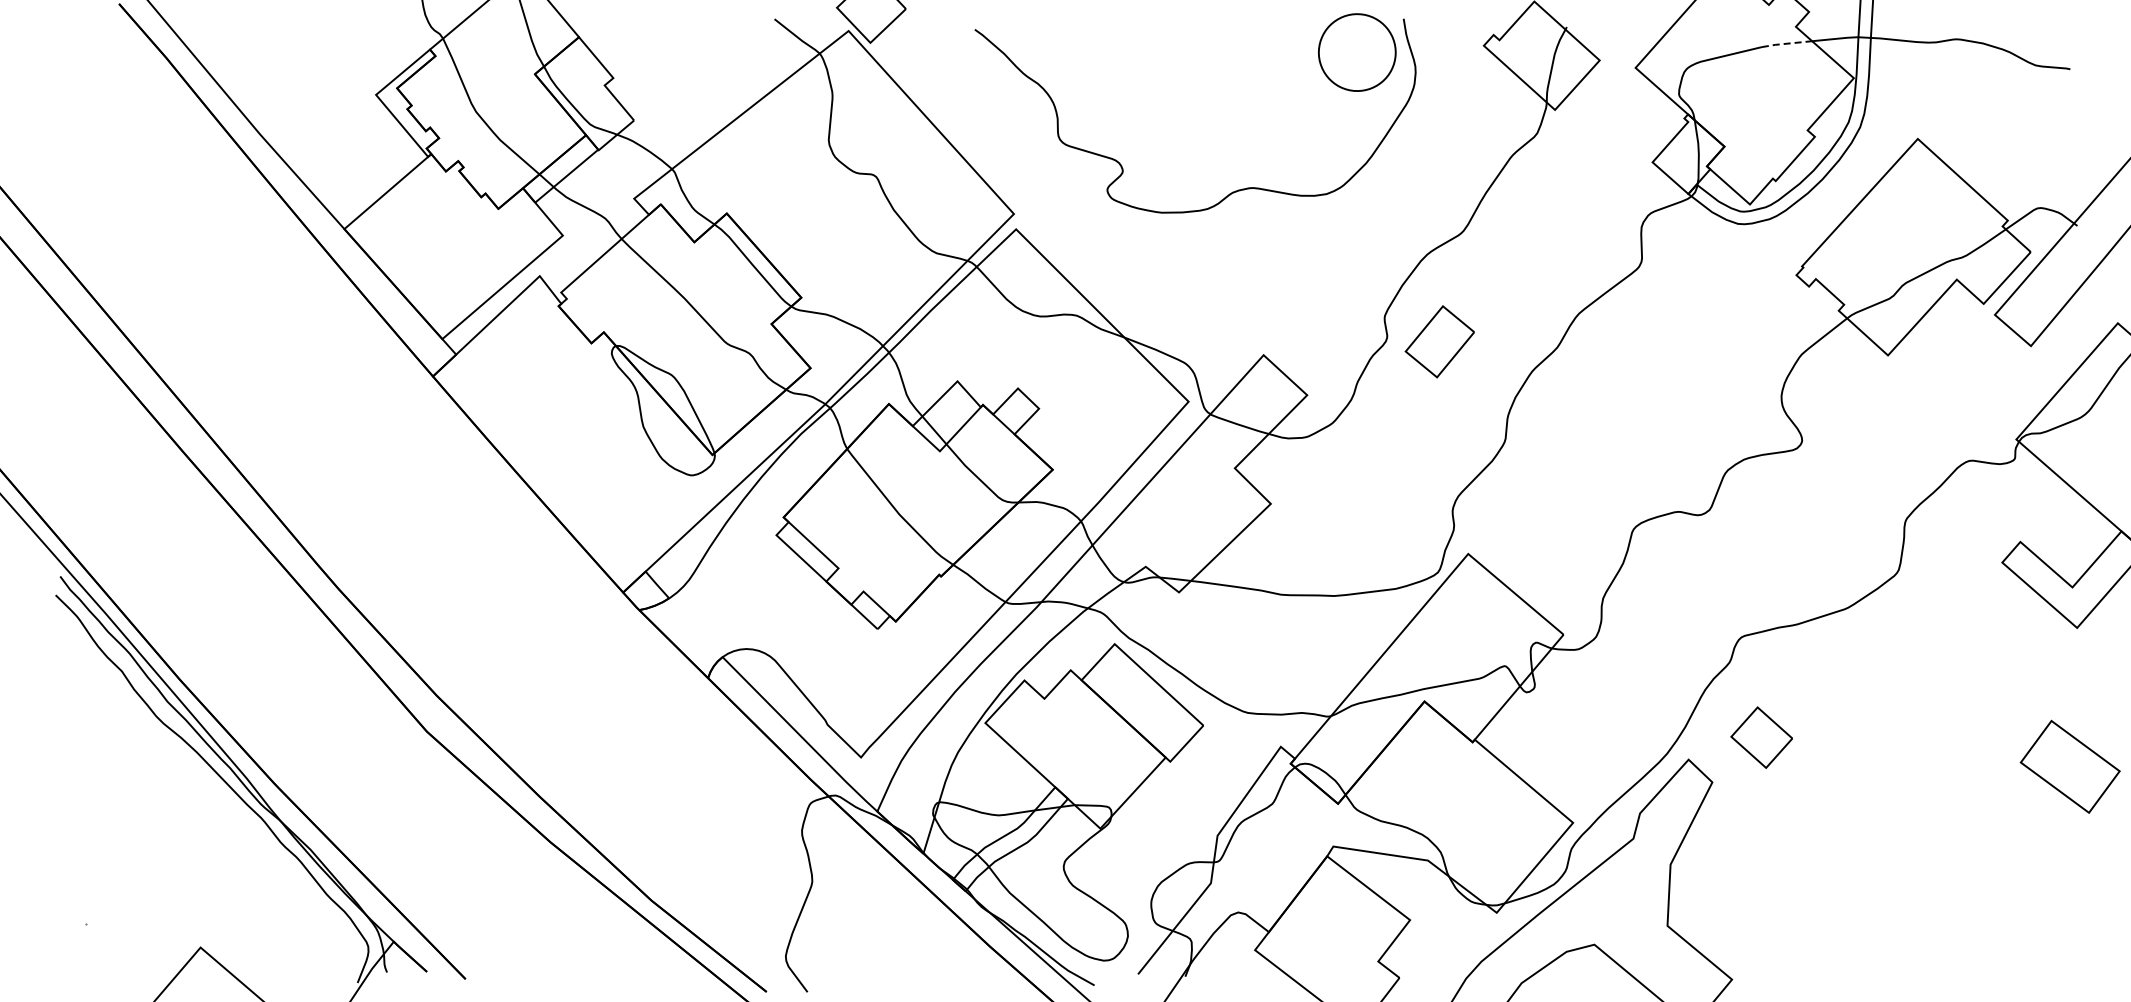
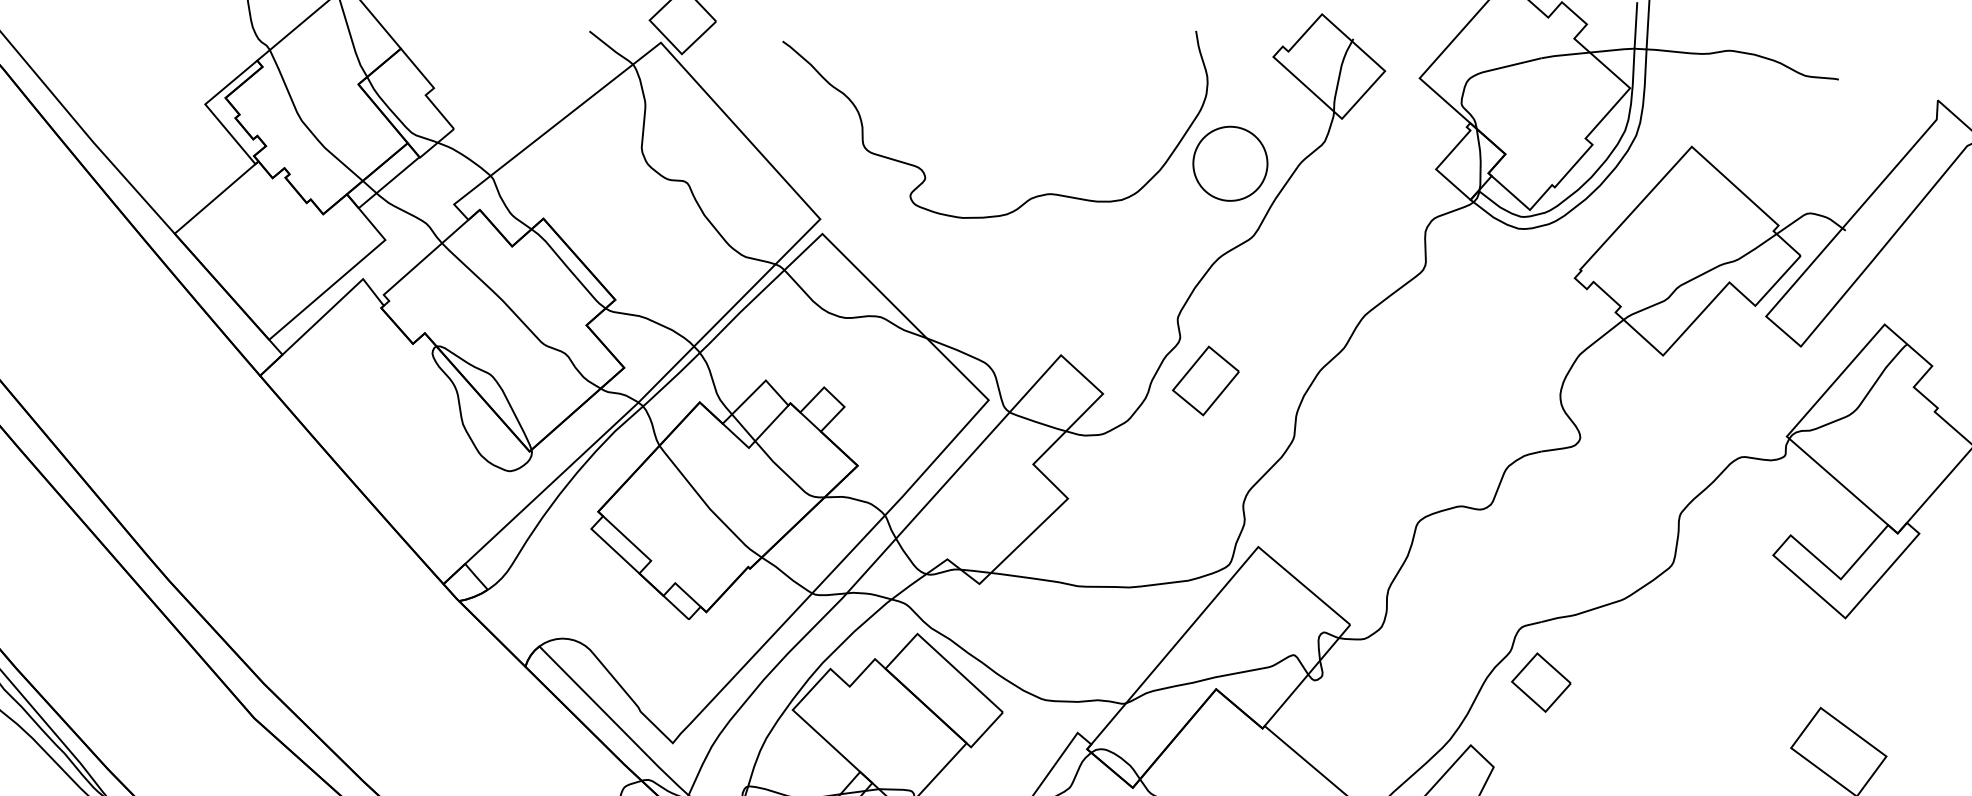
line: (1786, 43) -> (1565, 54), dashed -> solid
part: (1357, 52) -> (1230, 163), moved
part: (1439, 341) -> (1205, 380), moved
part: (1761, 737) -> (1541, 682), moved

